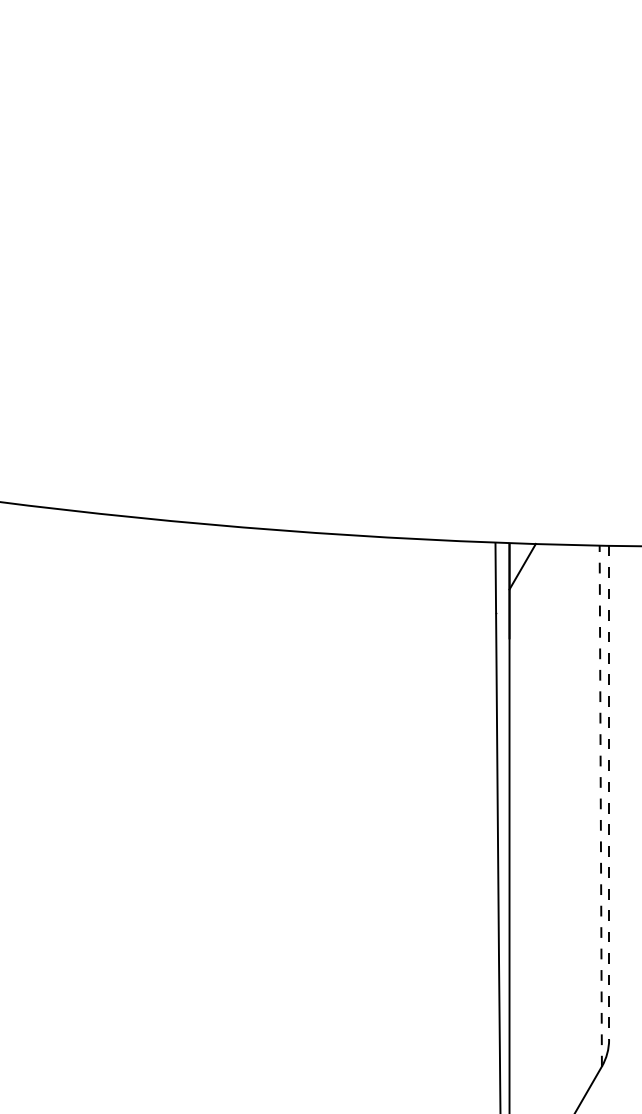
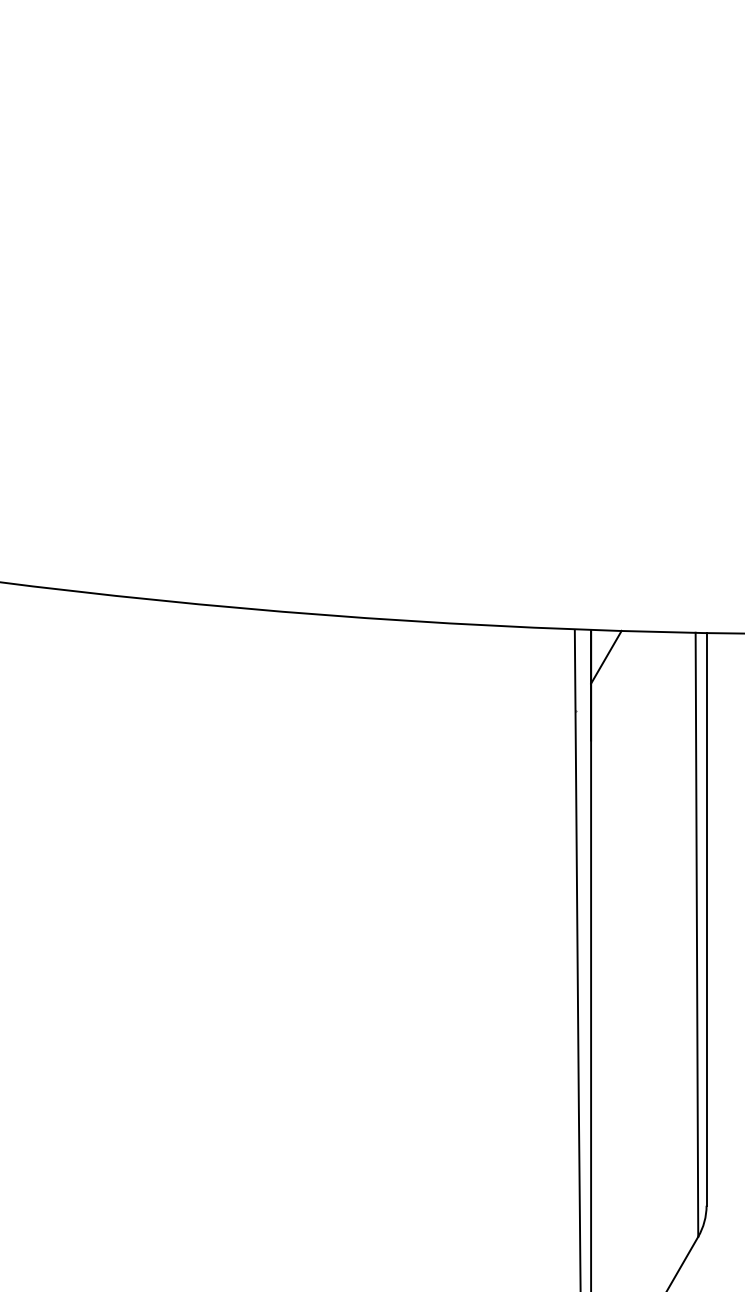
line: (609, 792) -> (706, 919), dashed -> solid
line: (600, 805) -> (696, 934), dashed -> solid

